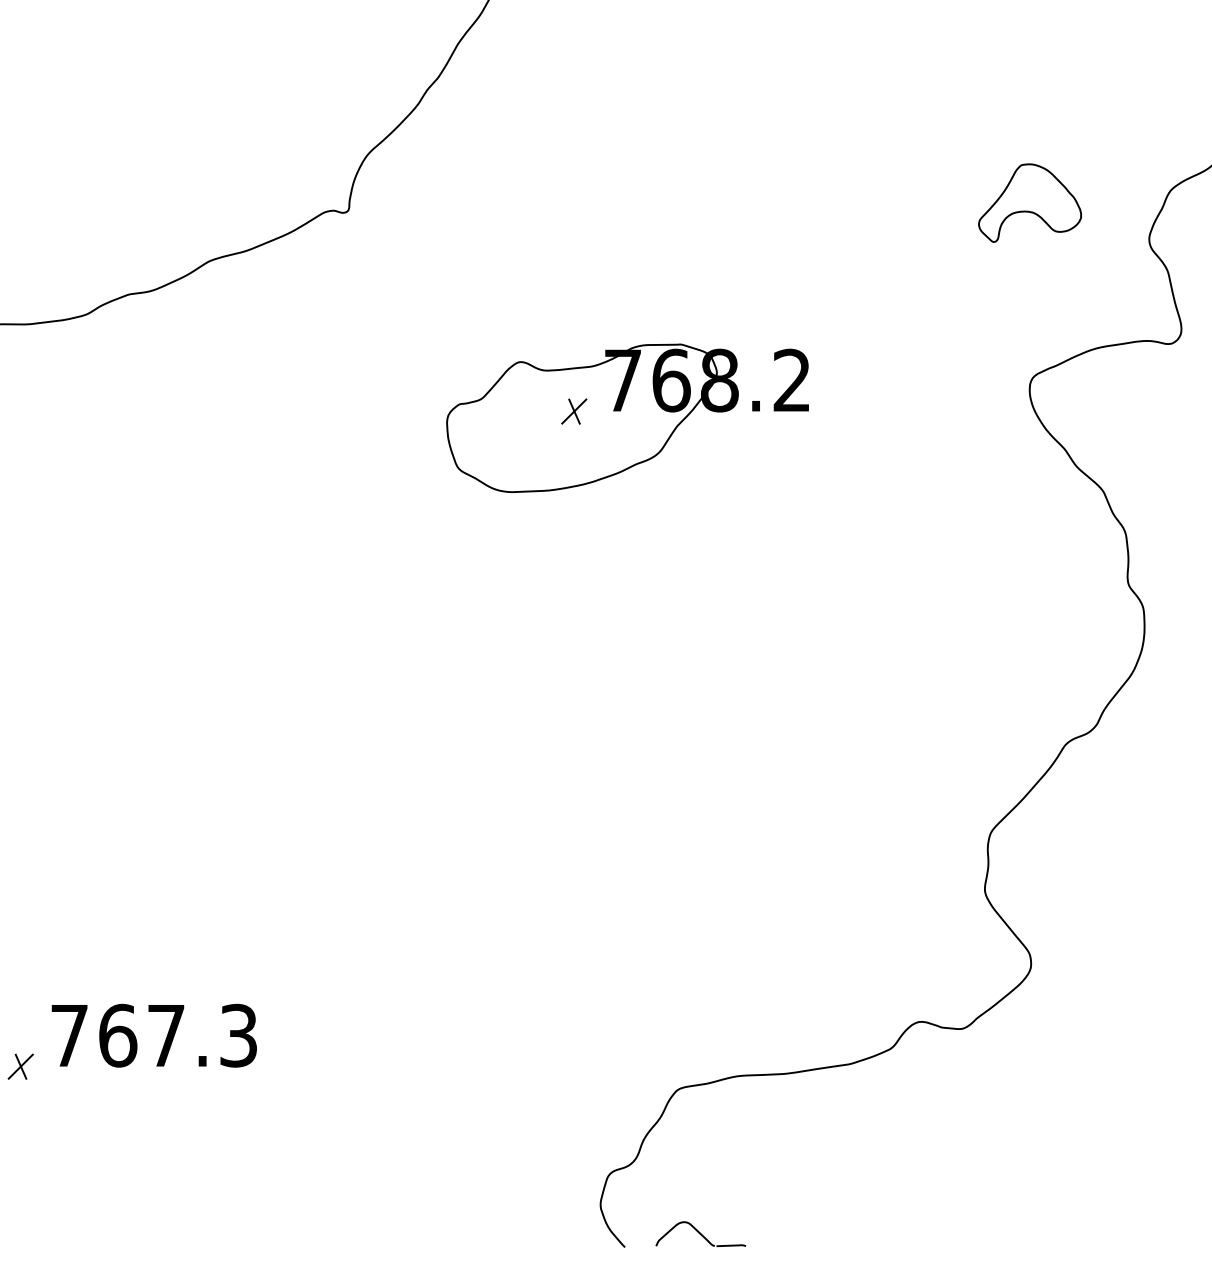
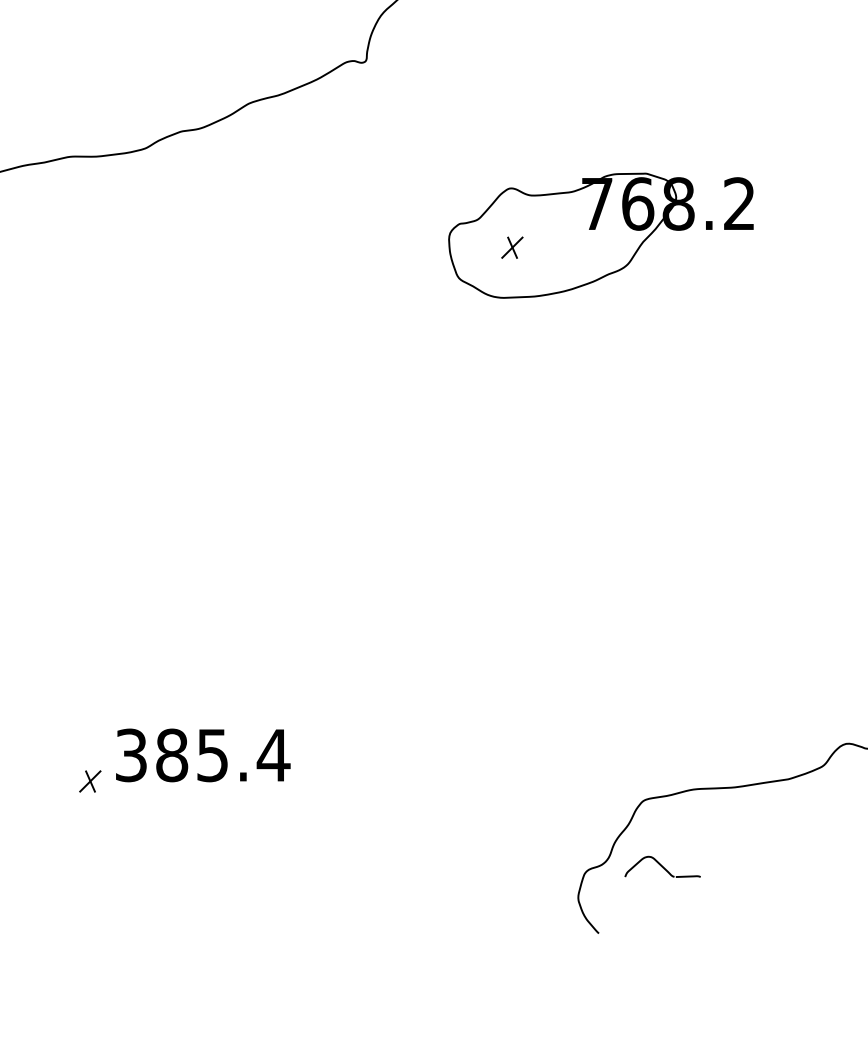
part: (574, 411) -> (512, 247), moved
text: (154, 1035) -> (202, 755), 767.3 -> 385.4
part: (700, 1234) -> (662, 867), moved

